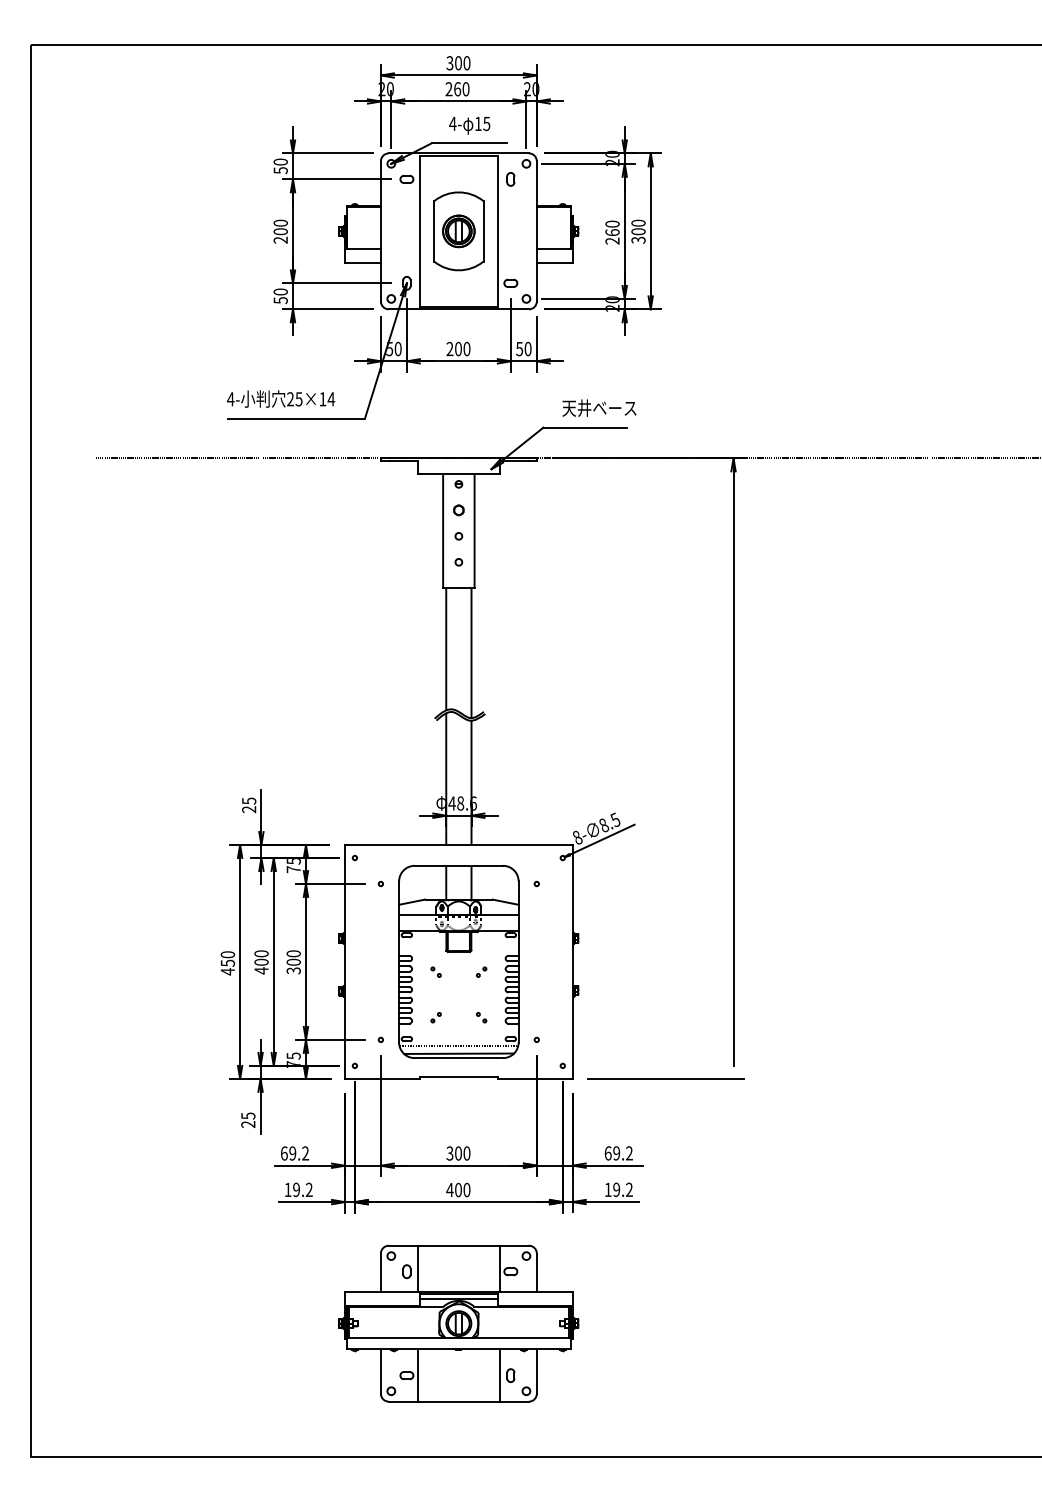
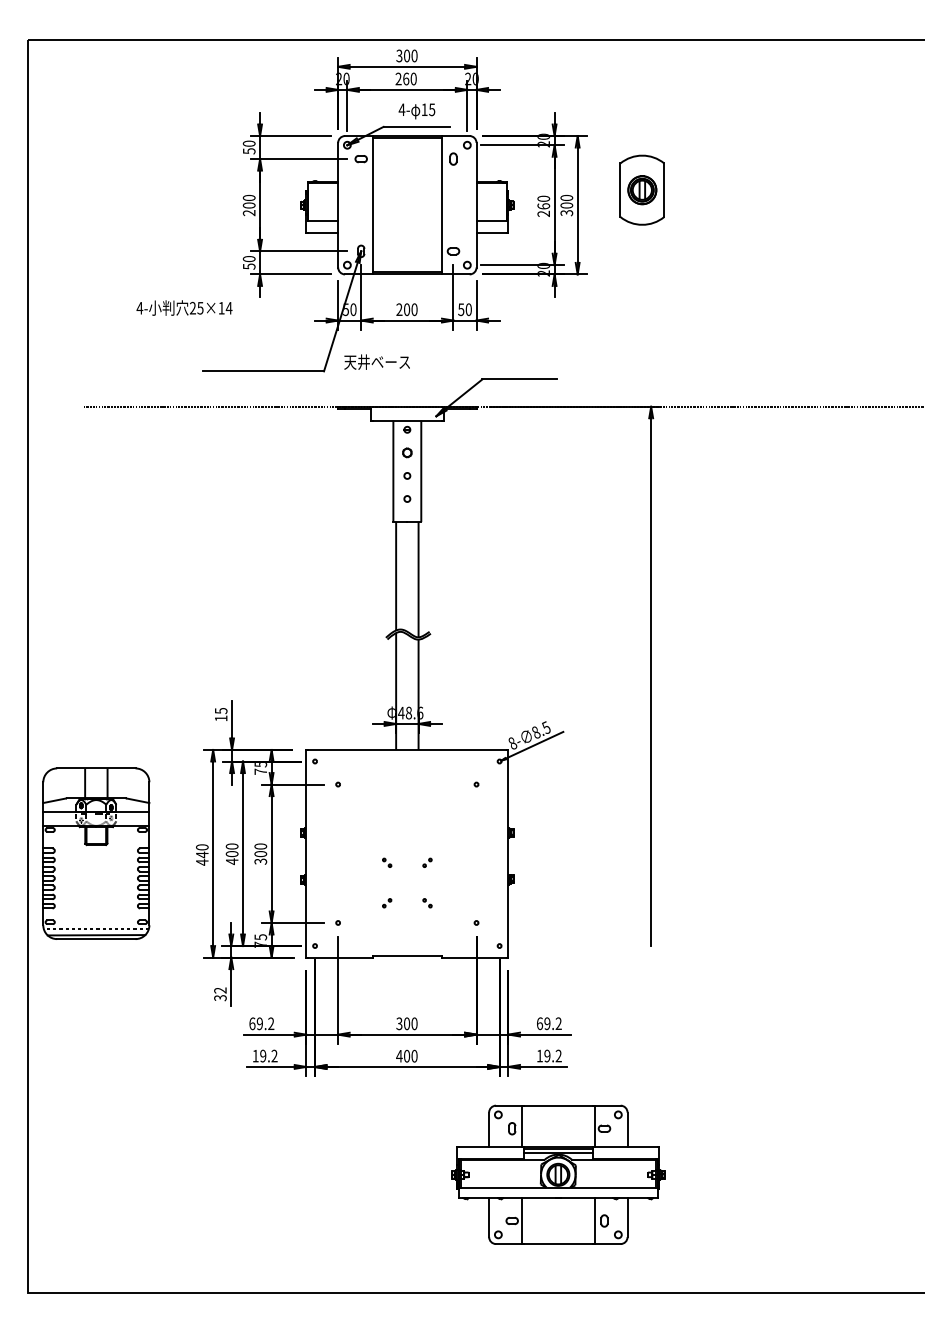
part: (457, 230) -> (641, 189), moved
text: (281, 398) -> (184, 307), moved
text: (598, 407) -> (376, 361), moved
text: (248, 809) -> (220, 718), 25 -> 15
part: (459, 961) -> (96, 853), moved
text: (228, 962) -> (202, 854), 450 -> 440
line: (665, 1078) -> (590, 957), removed
text: (248, 1120) -> (220, 994), 25 -> 32
part: (459, 1323) -> (558, 1174), moved

